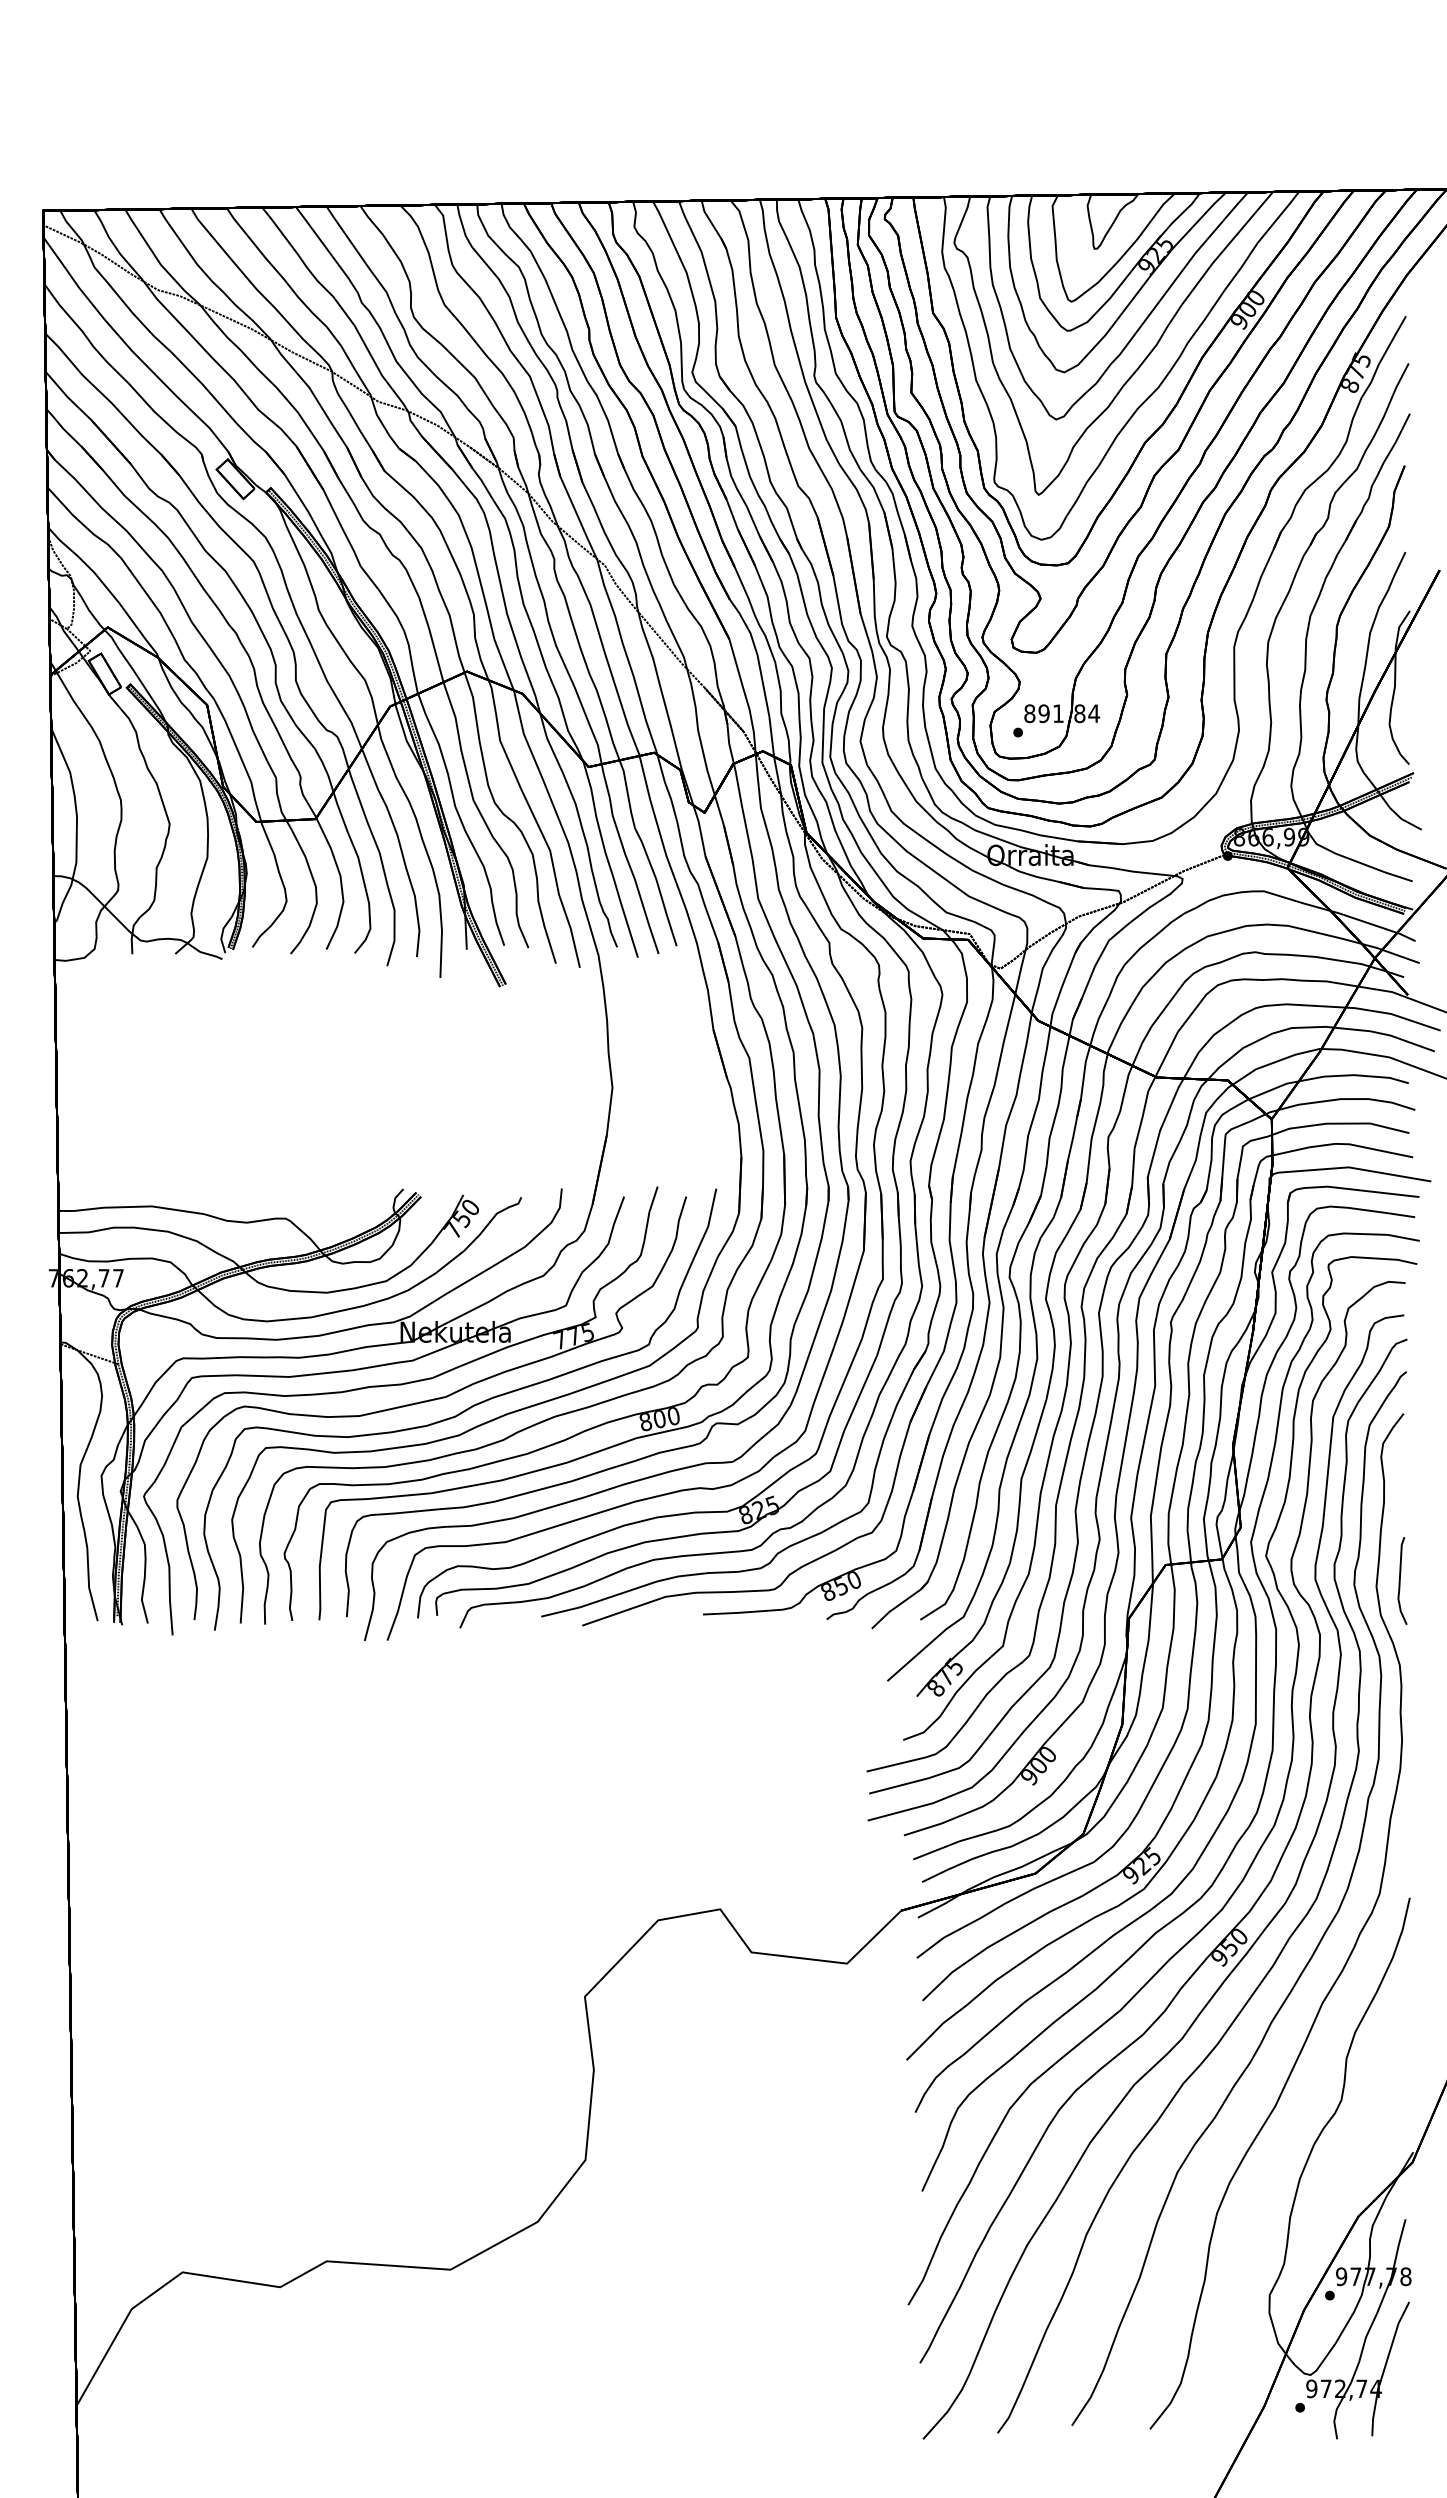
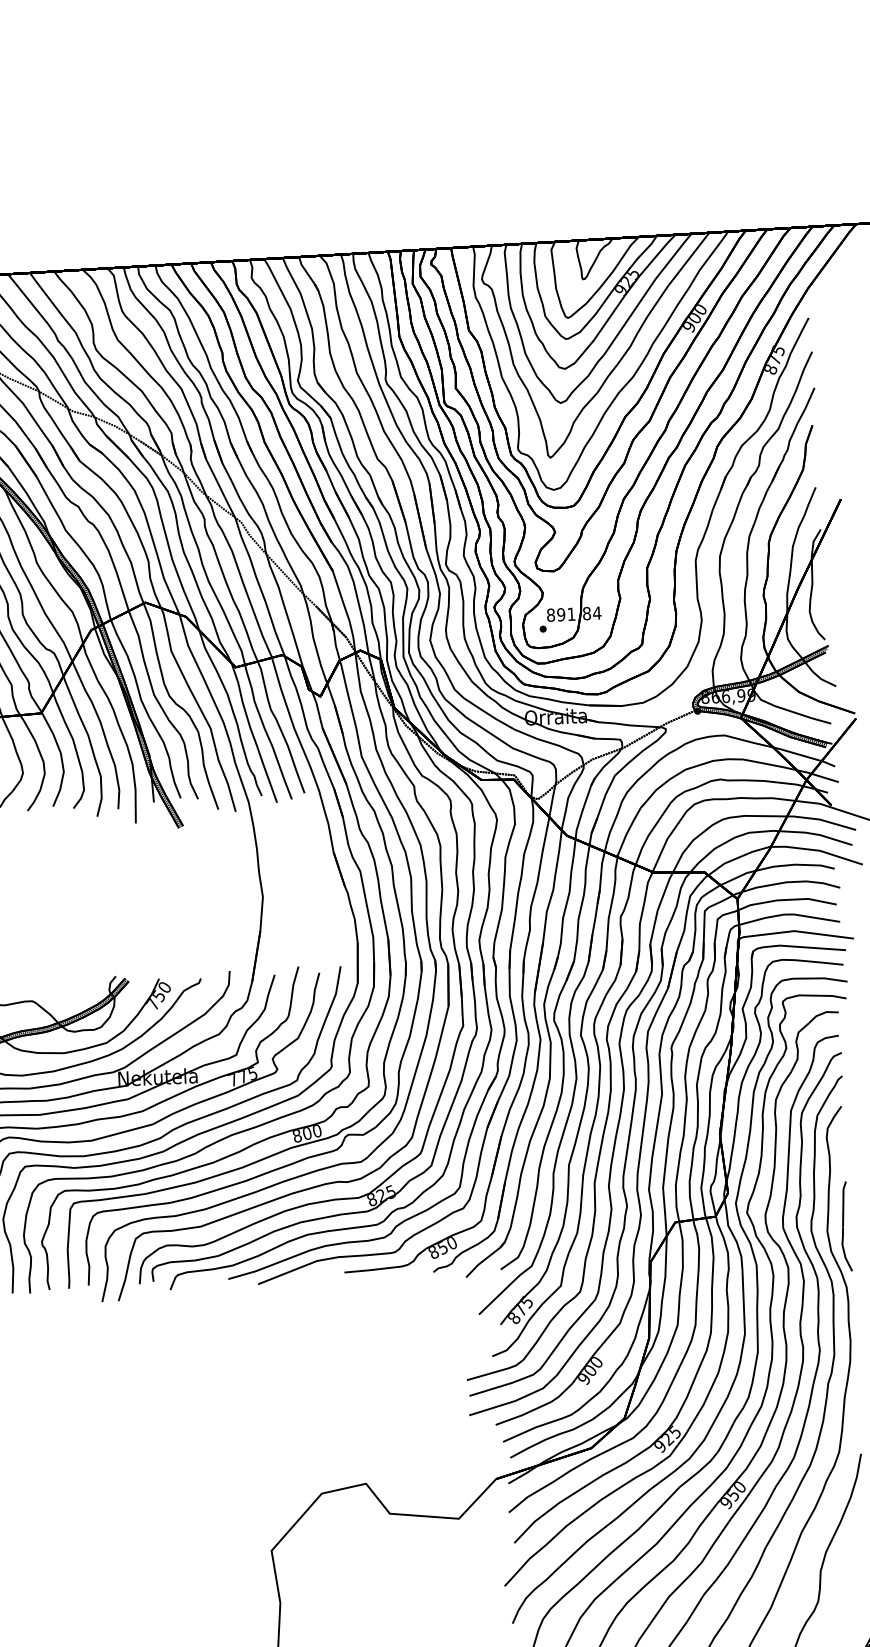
part: (1402, 1580) -> (845, 1226), size x1.43

